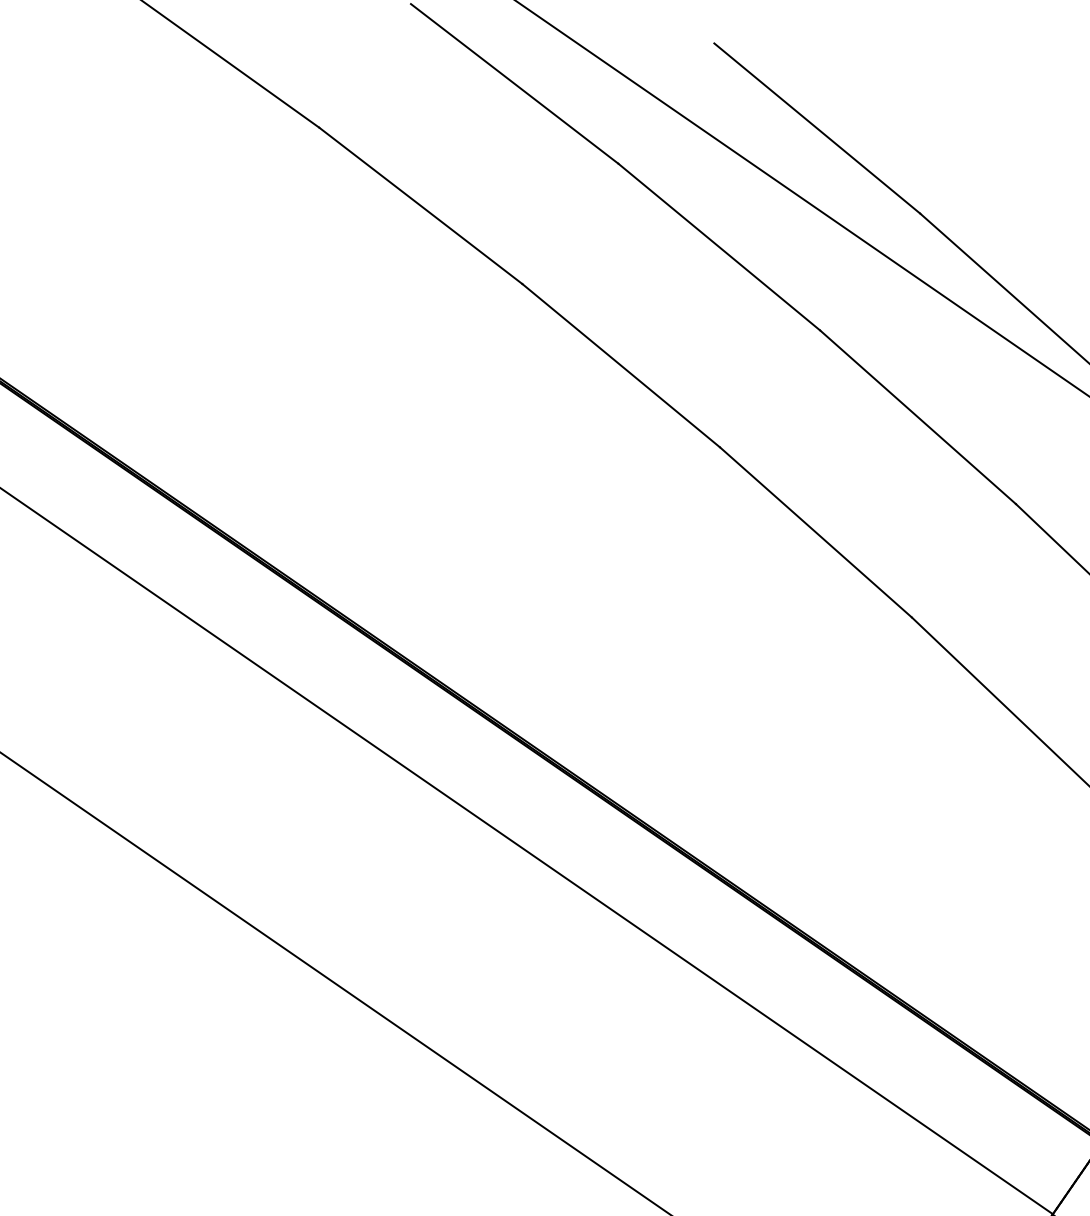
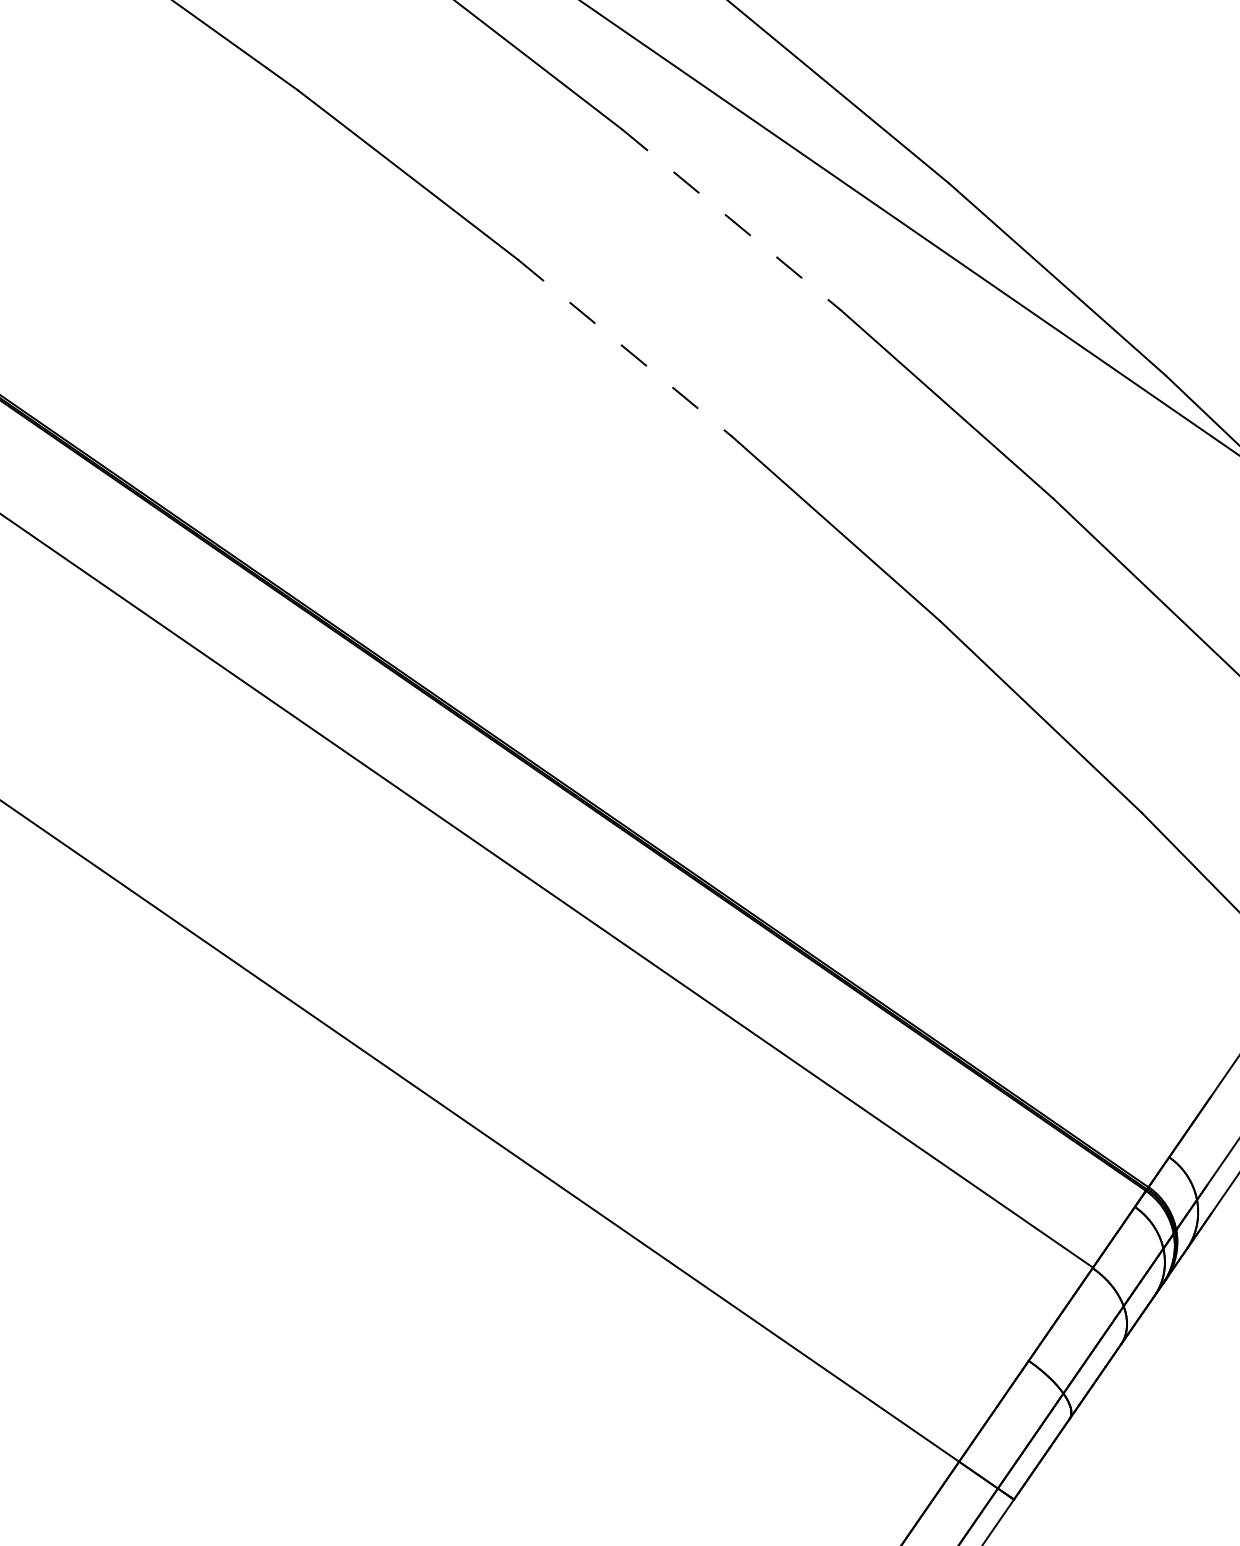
line: (719, 246) -> (731, 219), solid -> dashed
line: (621, 365) -> (625, 348), solid -> dashed

